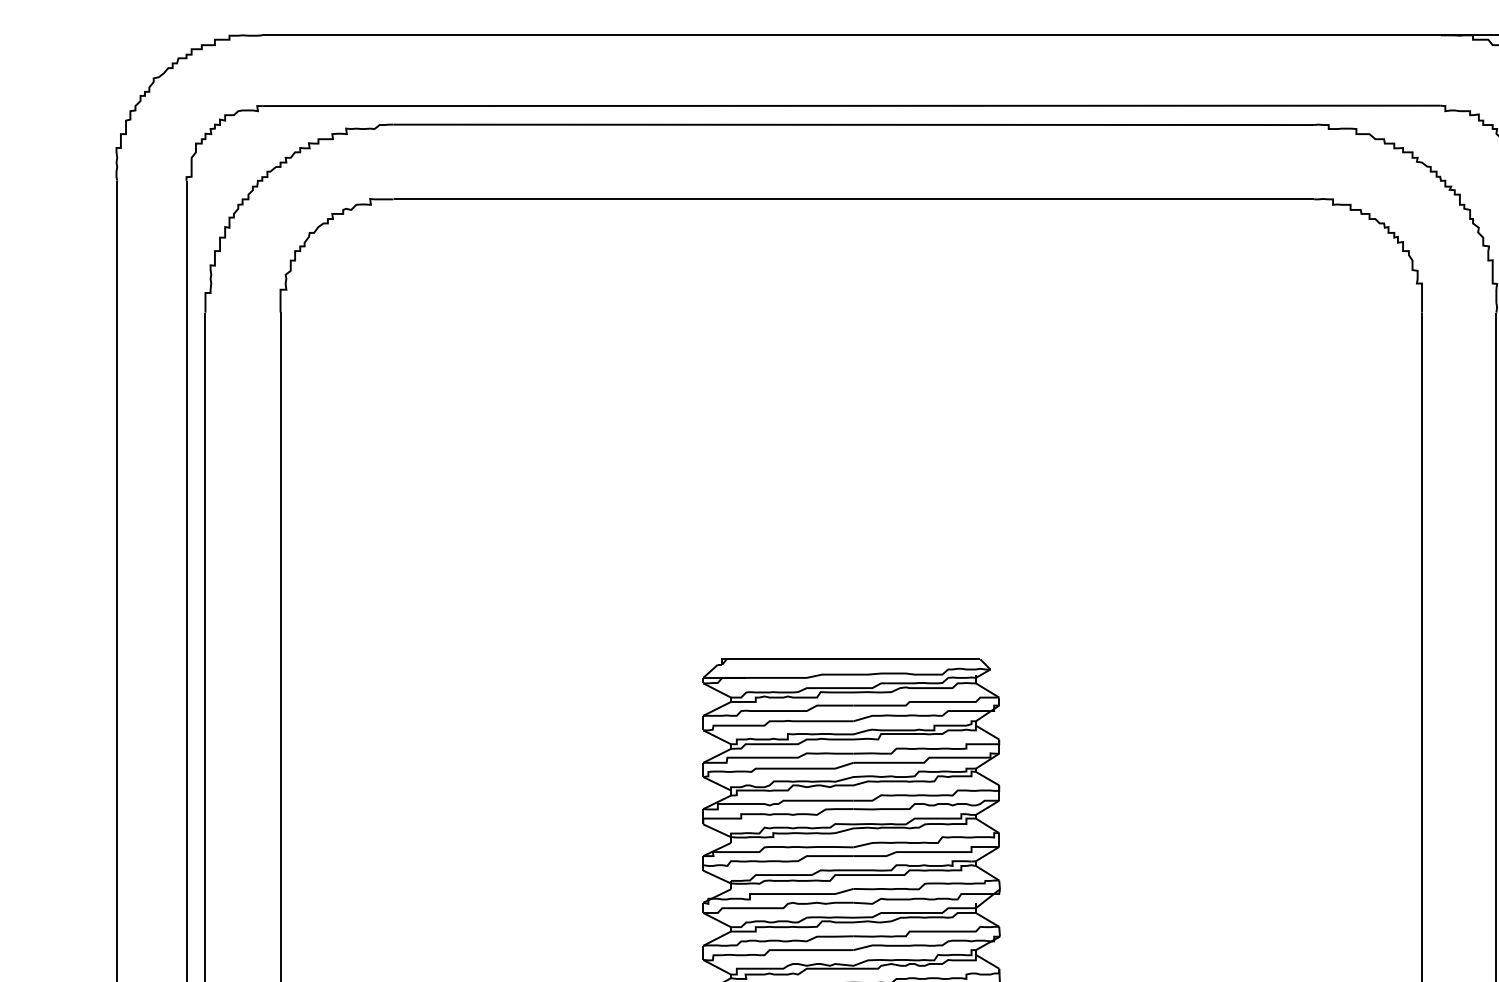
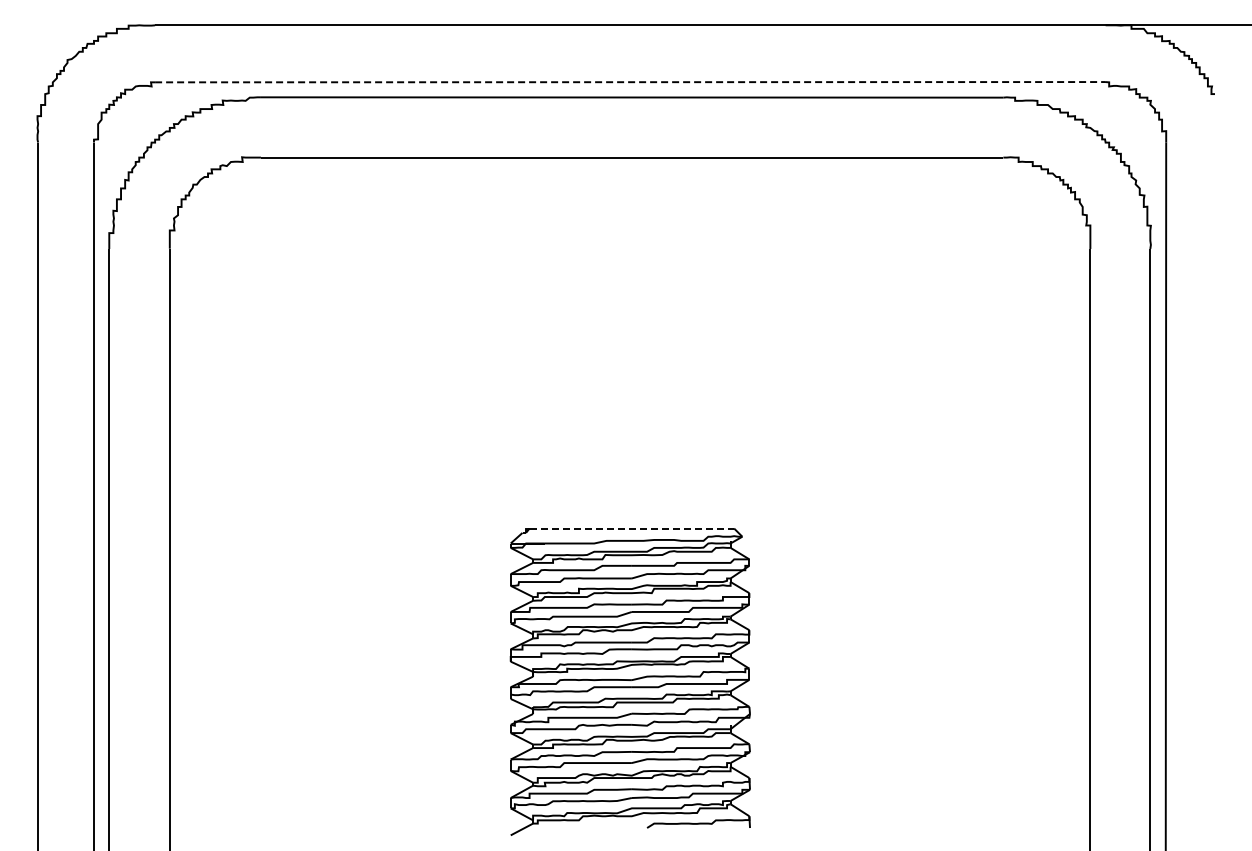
line: (851, 106) -> (630, 82), solid -> dashed
line: (854, 659) -> (632, 528), solid -> dashed

